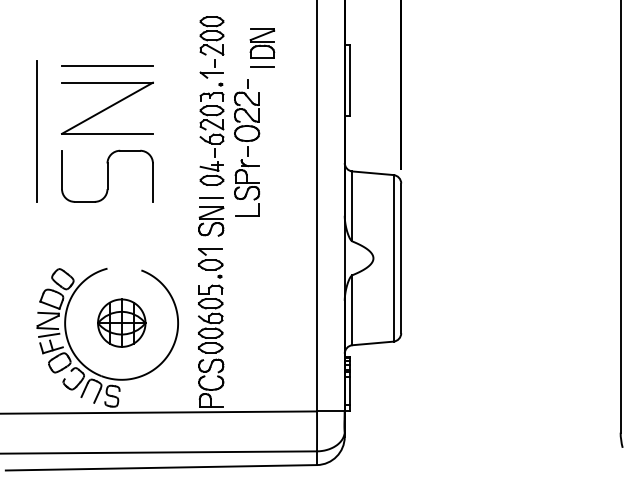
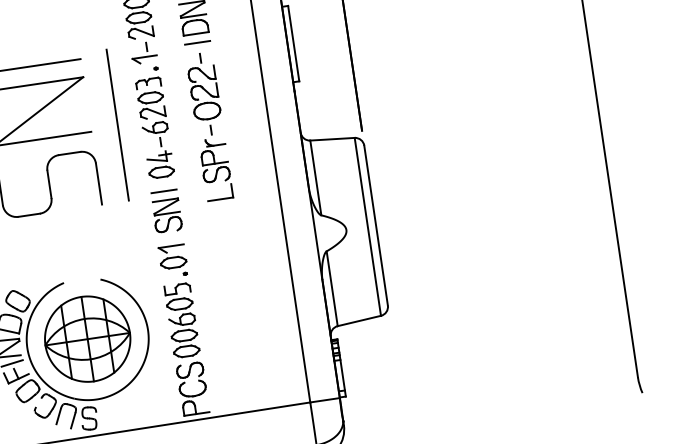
line: (178, 130) -> (118, 124), added
part: (247, 147) -> (209, 125), moved
part: (121, 322) -> (87, 338), size x1.67

